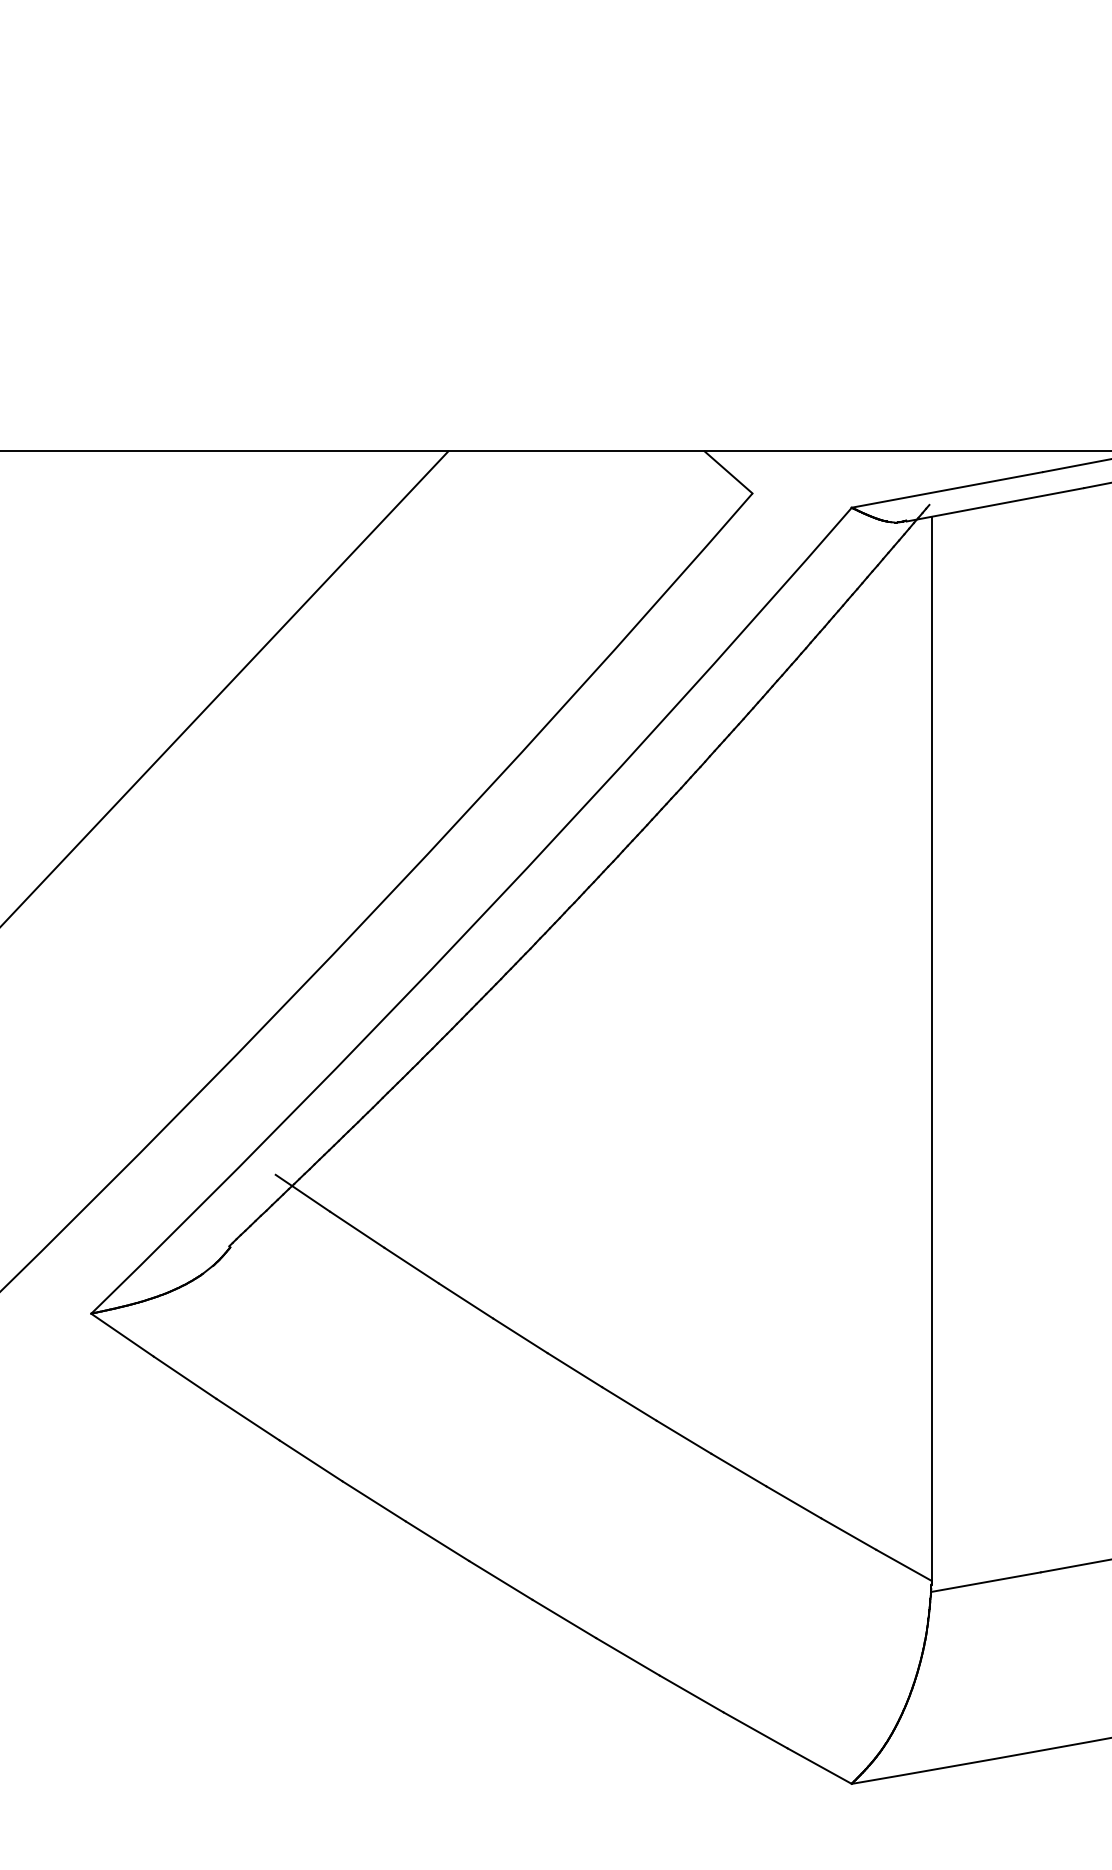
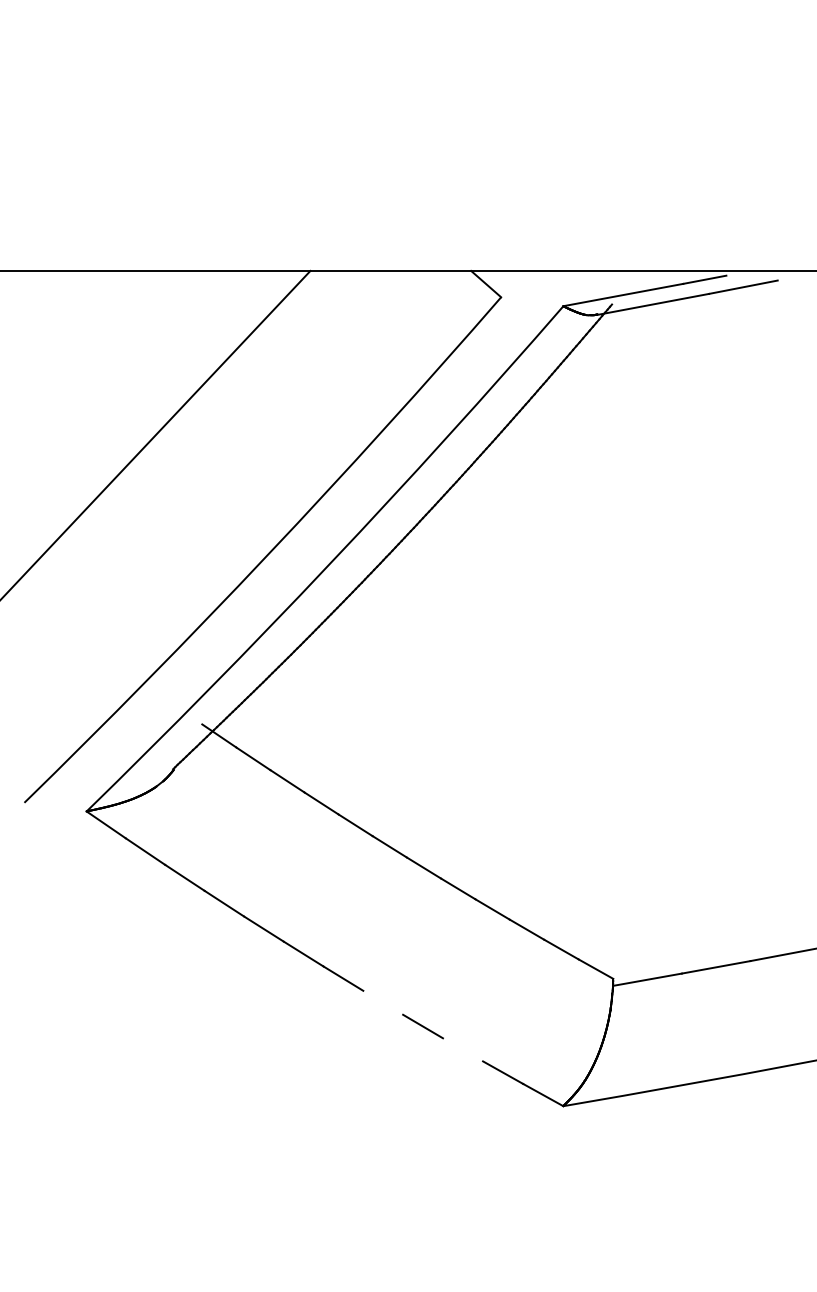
line: (931, 1047) -> (613, 644), removed
line: (564, 1618) -> (383, 1002), removed
line: (692, 1693) -> (463, 1049), removed

